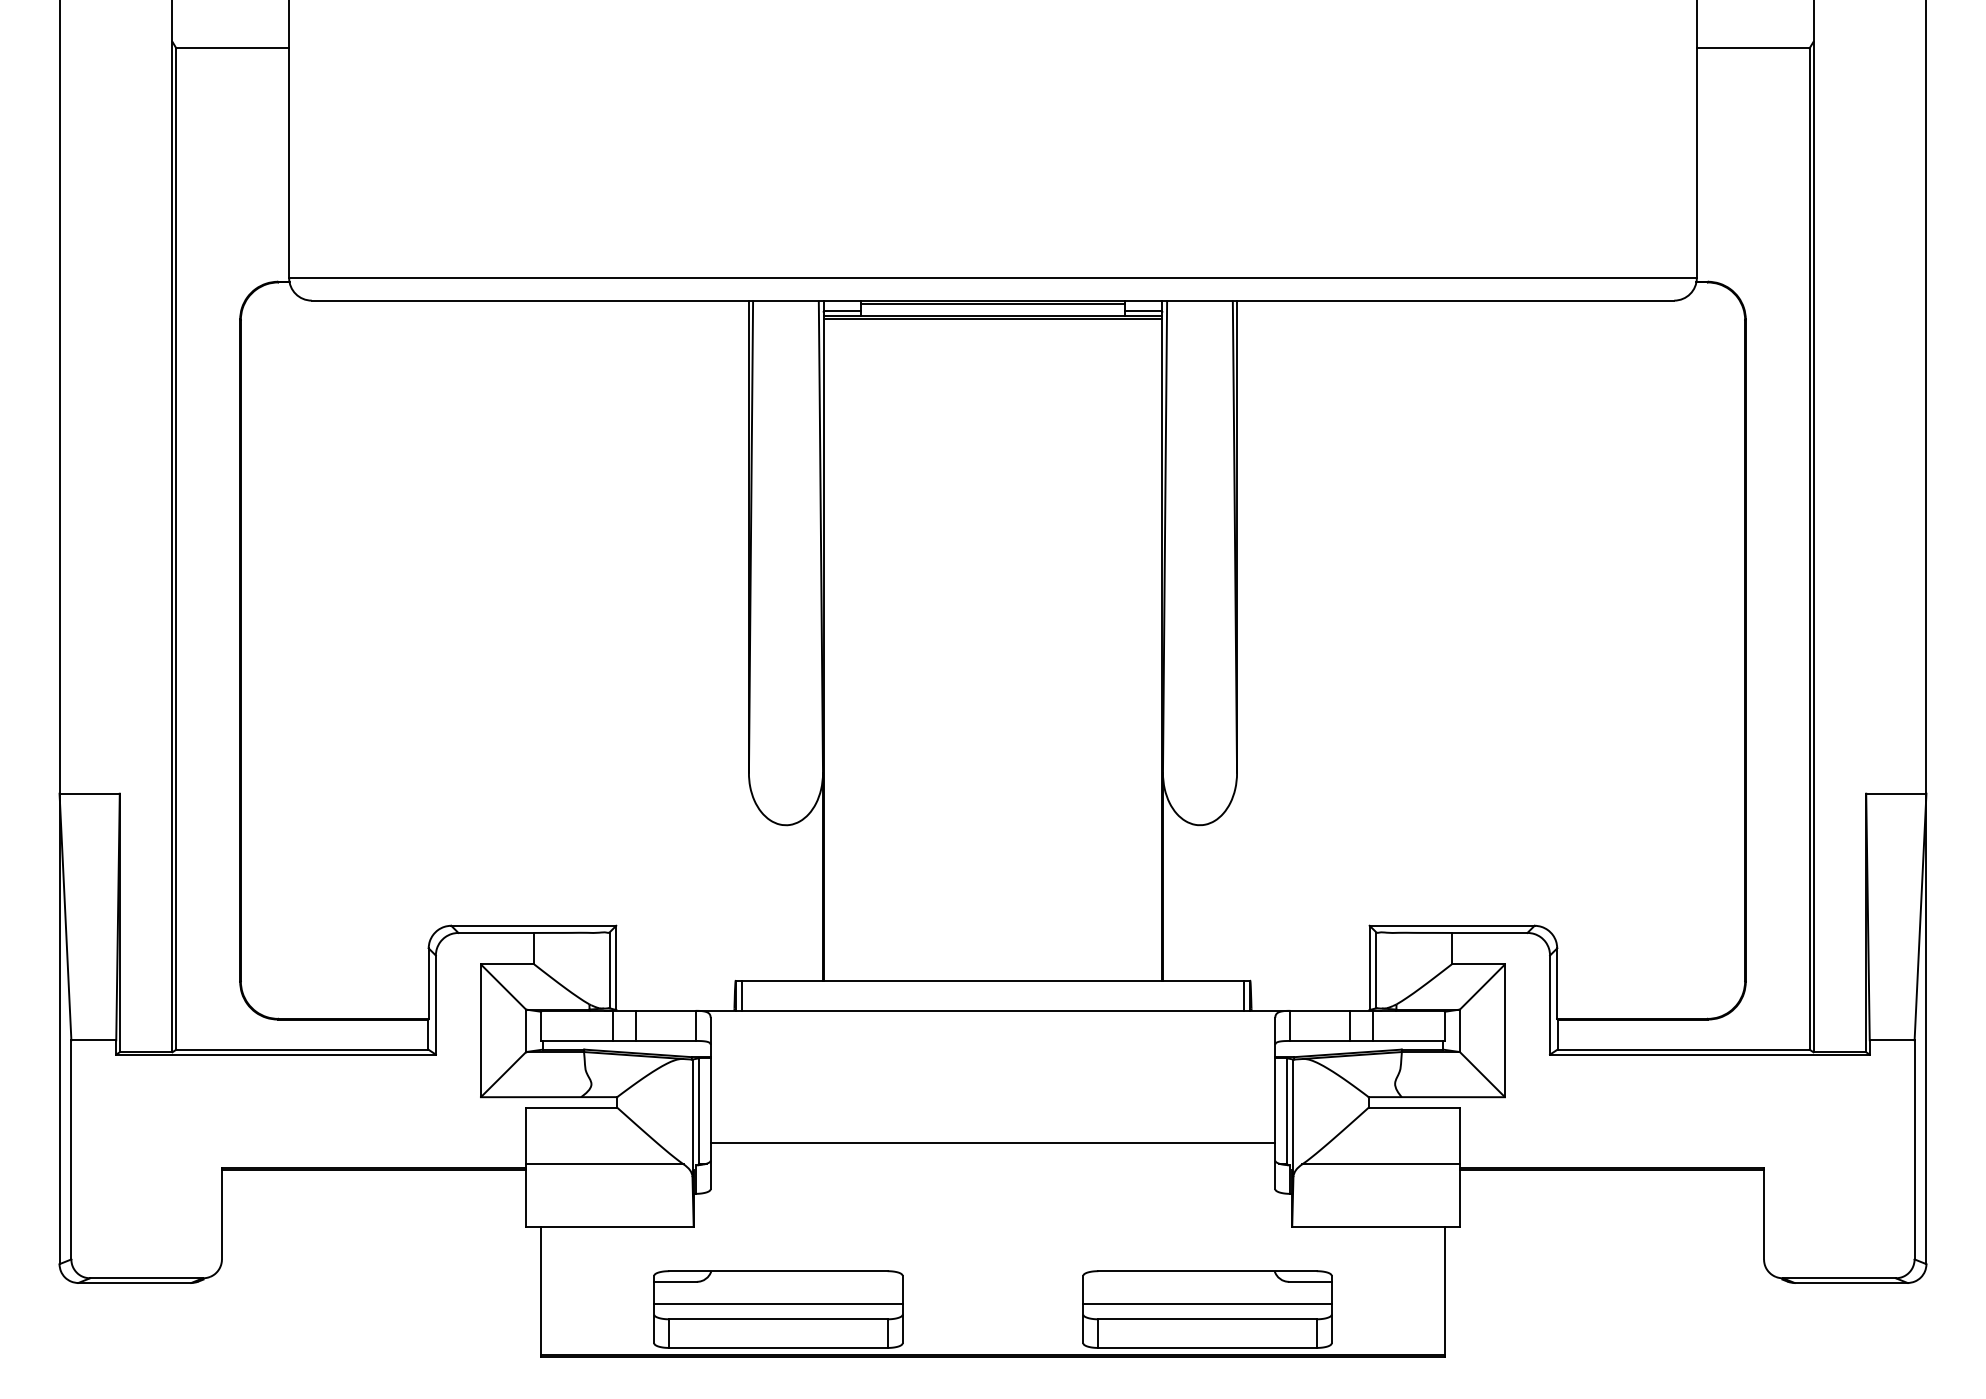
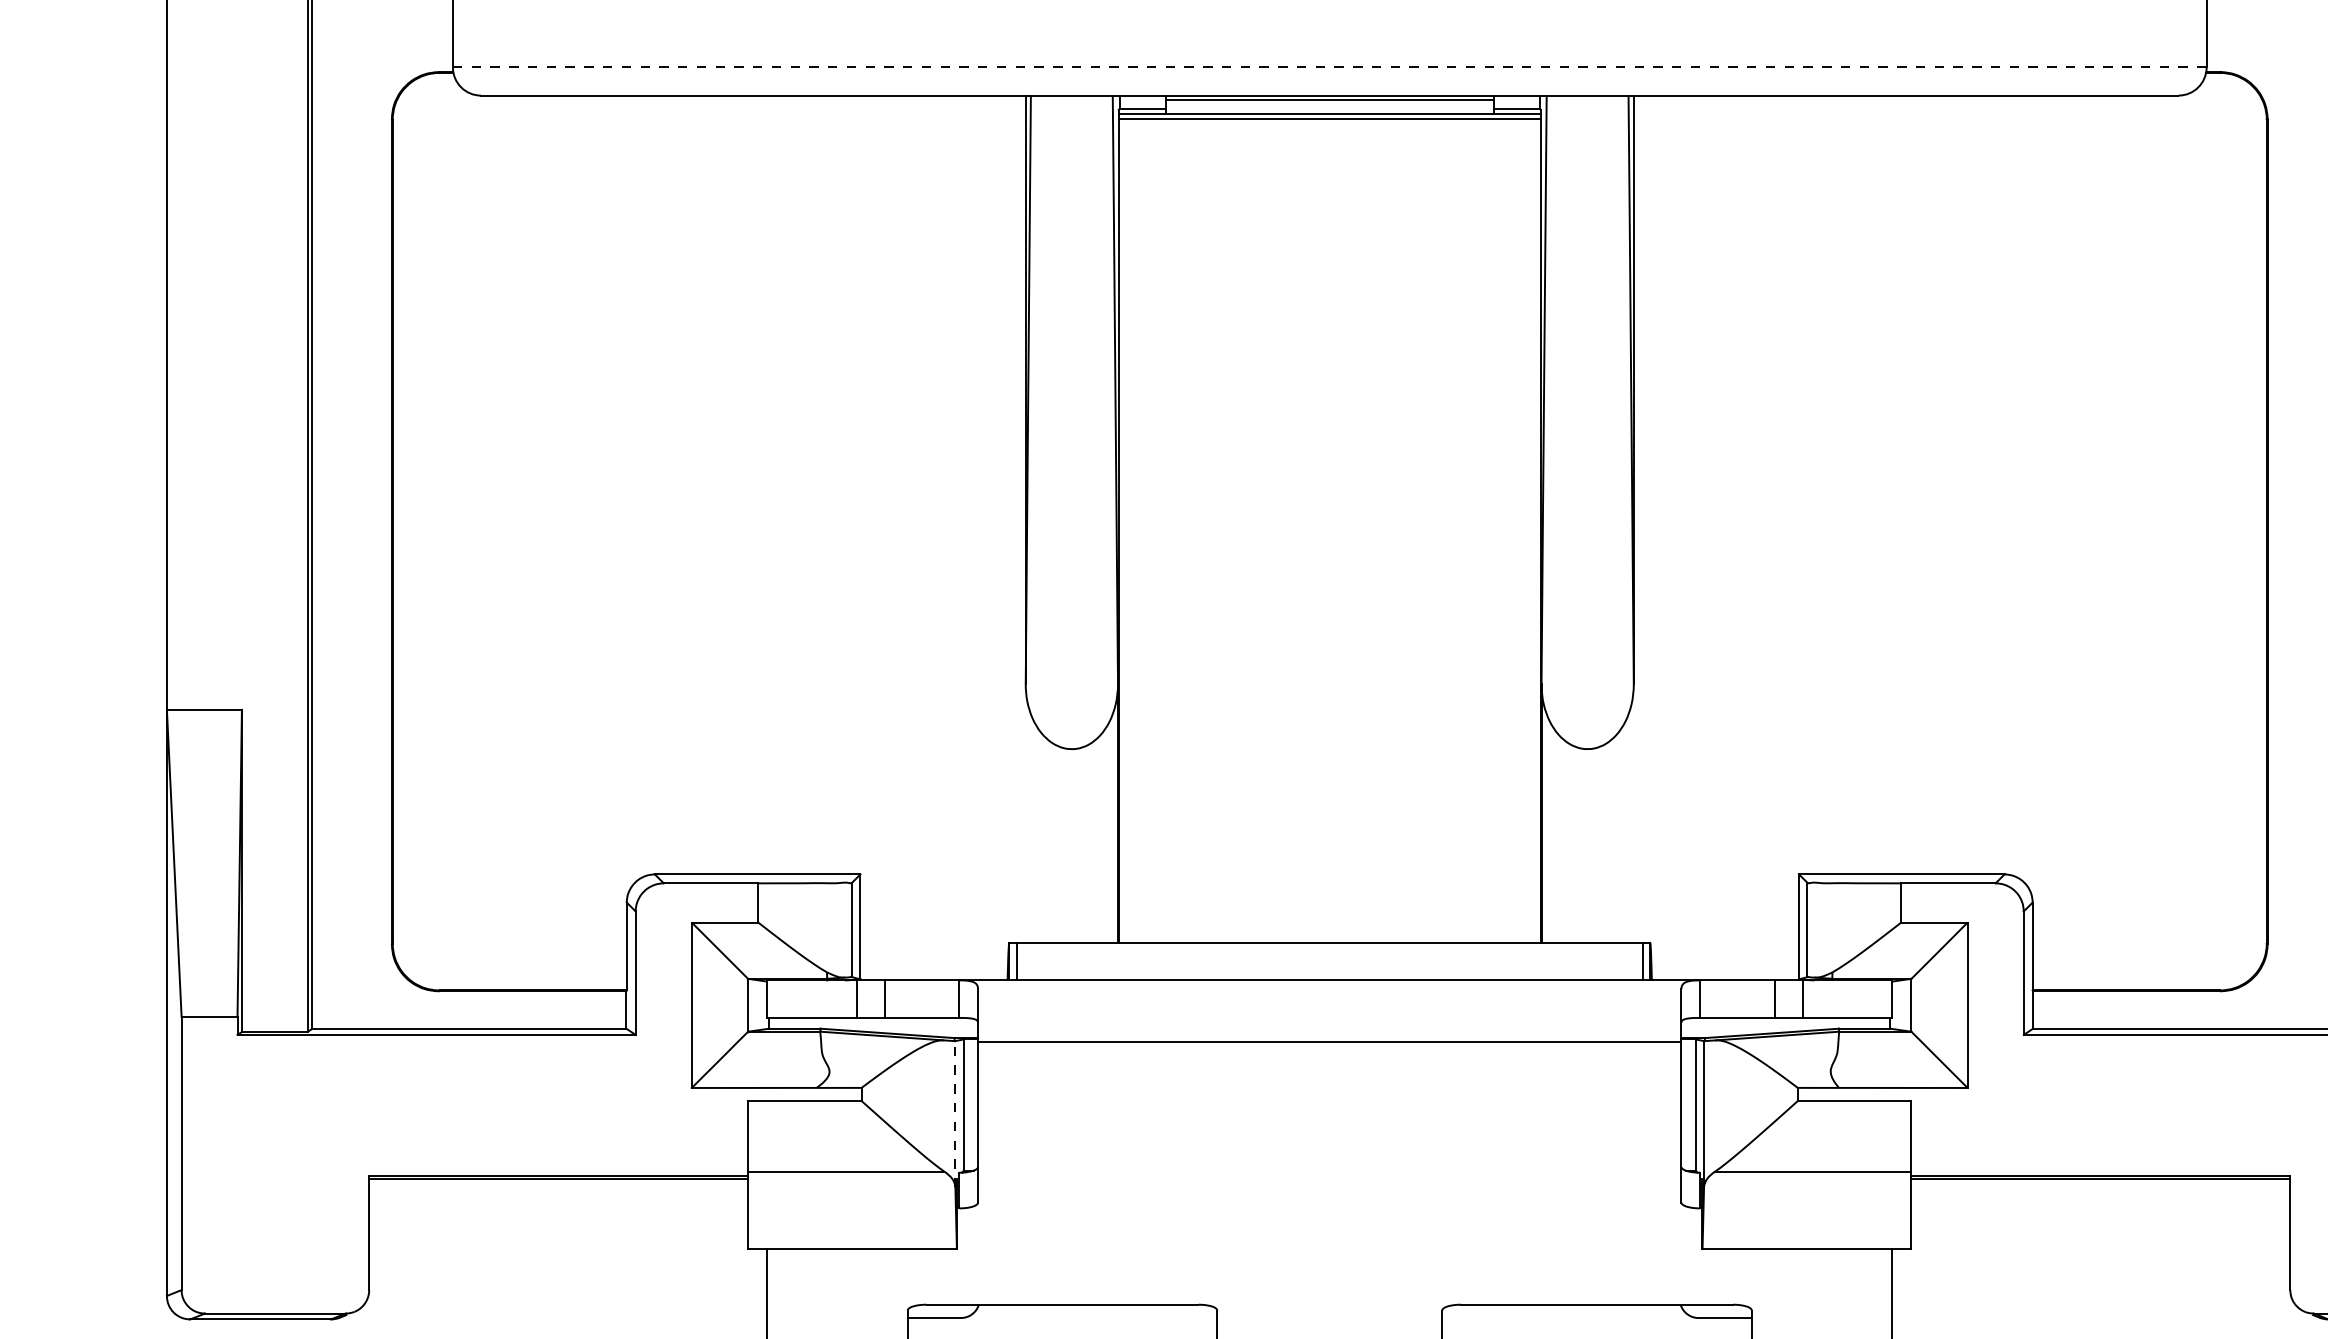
line: (993, 278) -> (1330, 68), solid -> dashed
line: (692, 1118) -> (955, 1114), solid -> dashed
line: (992, 1143) -> (1329, 1042), moved

